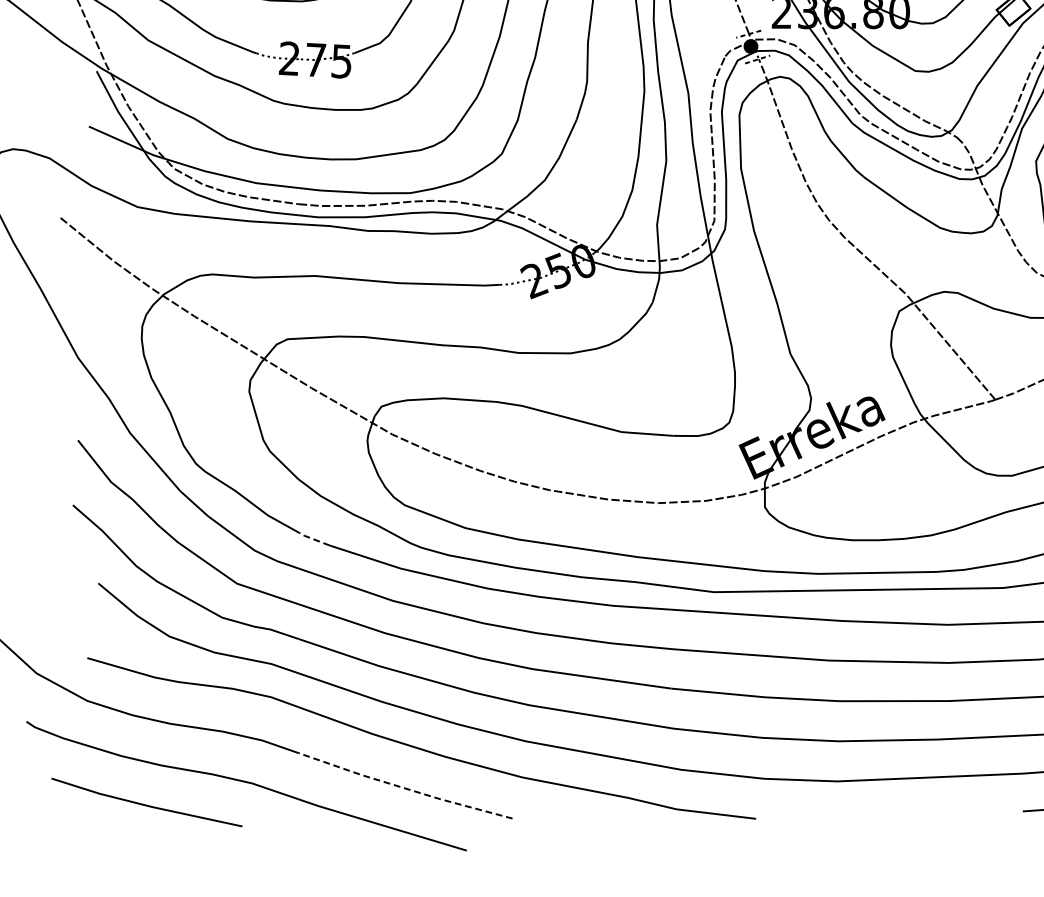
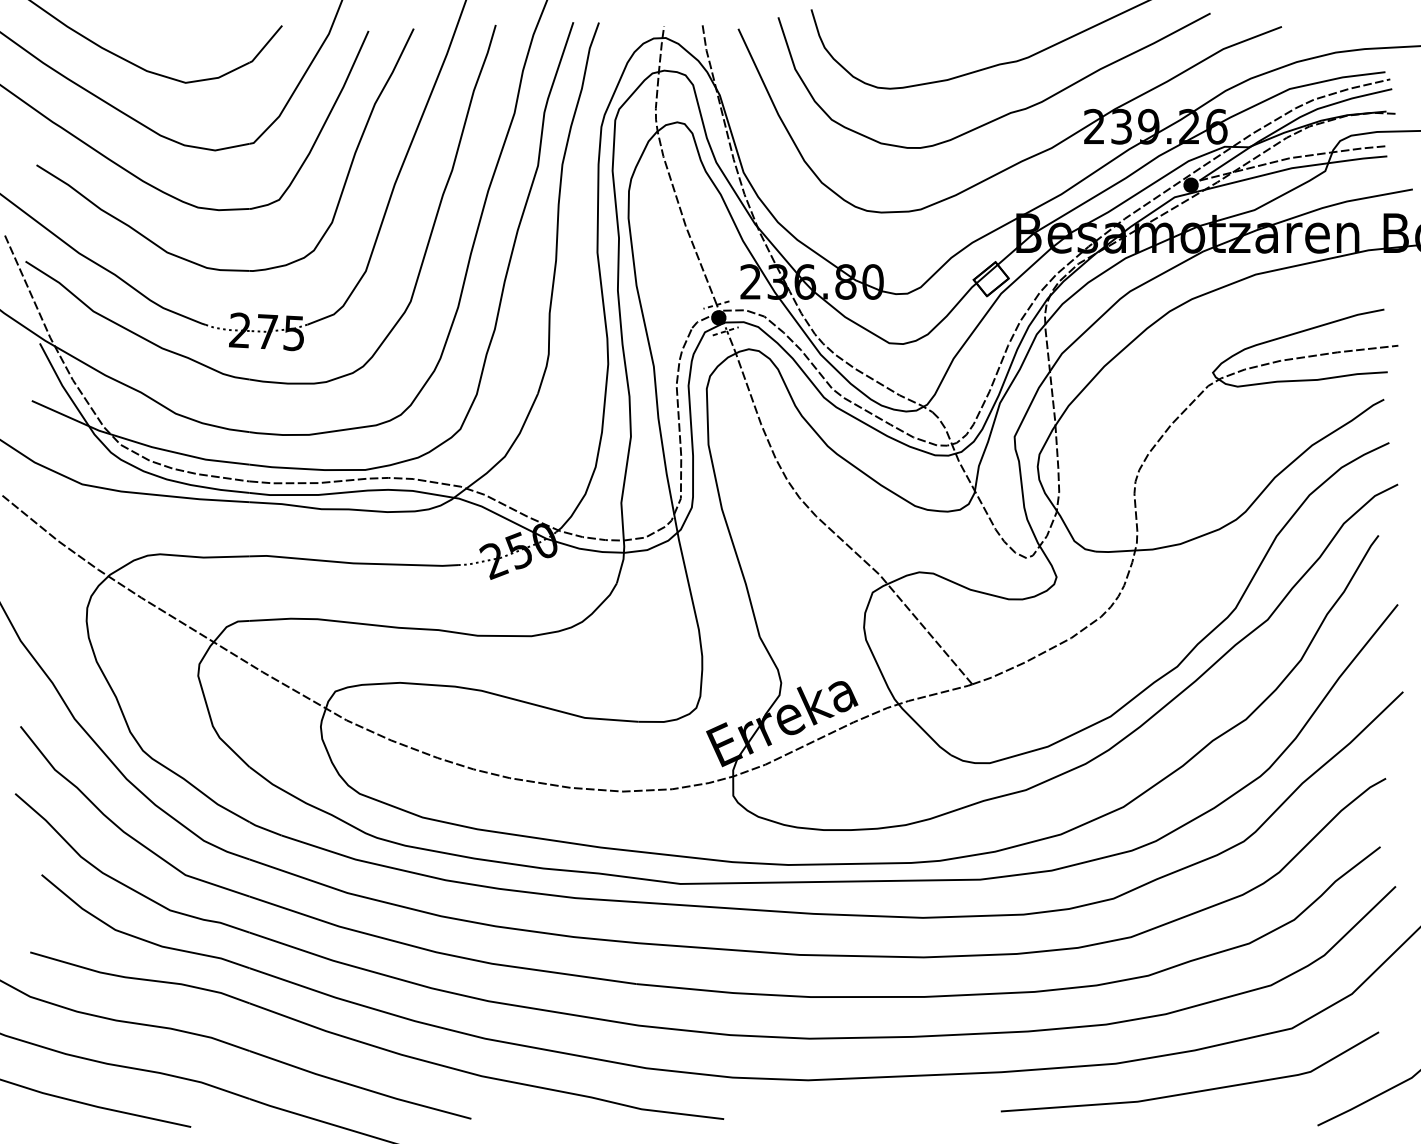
line: (313, 538) -> (264, 828), dashed -> solid
line: (404, 788) -> (359, 1087), dashed -> solid

